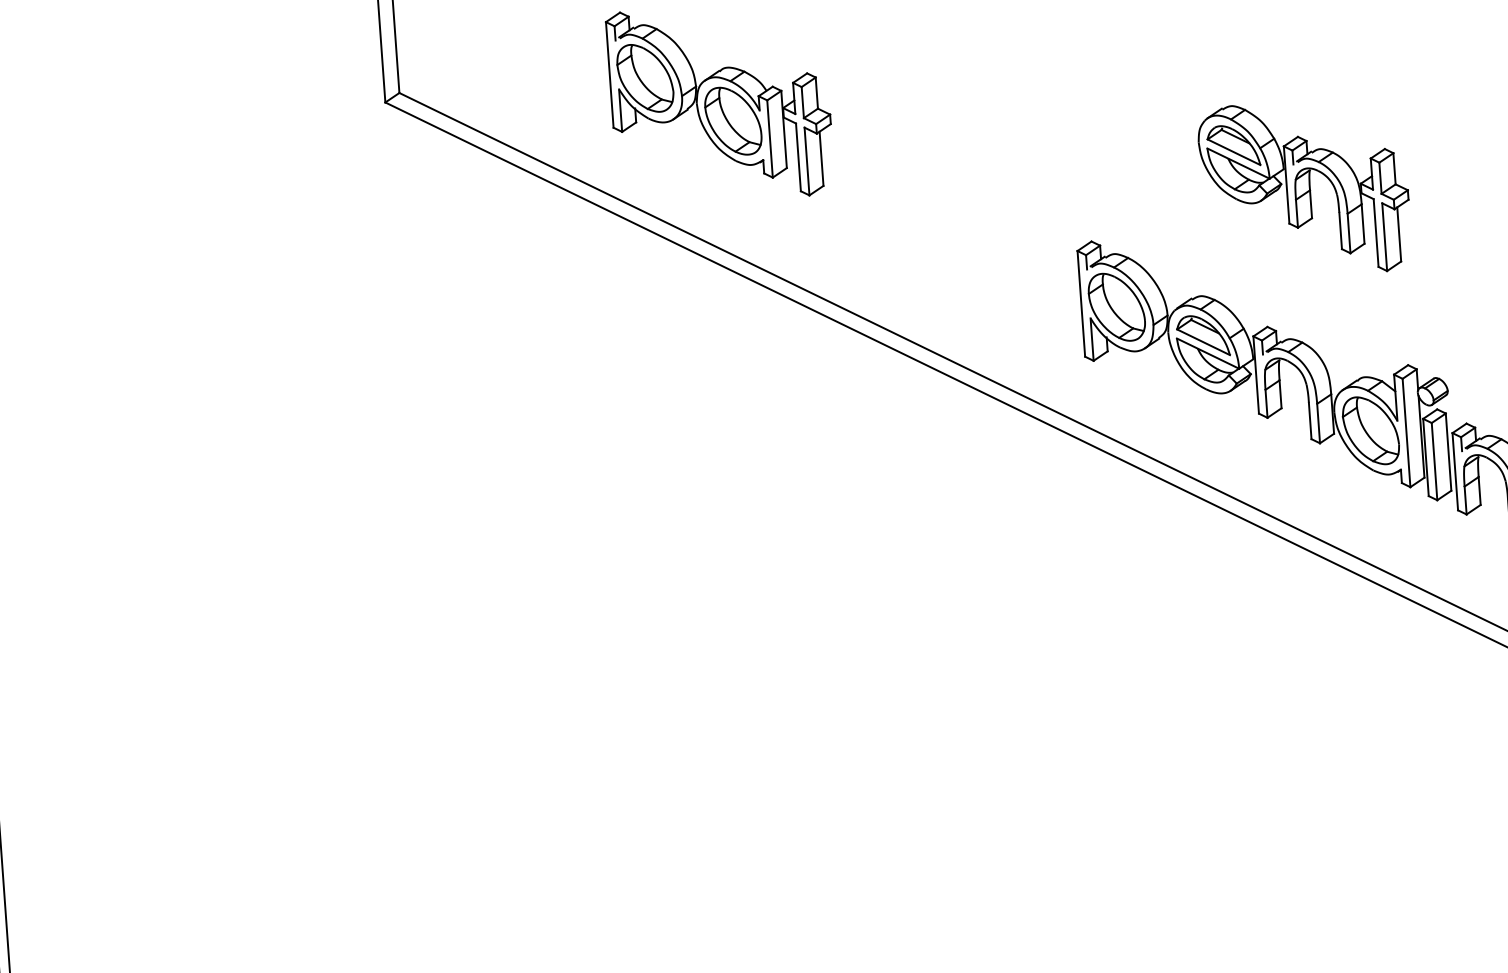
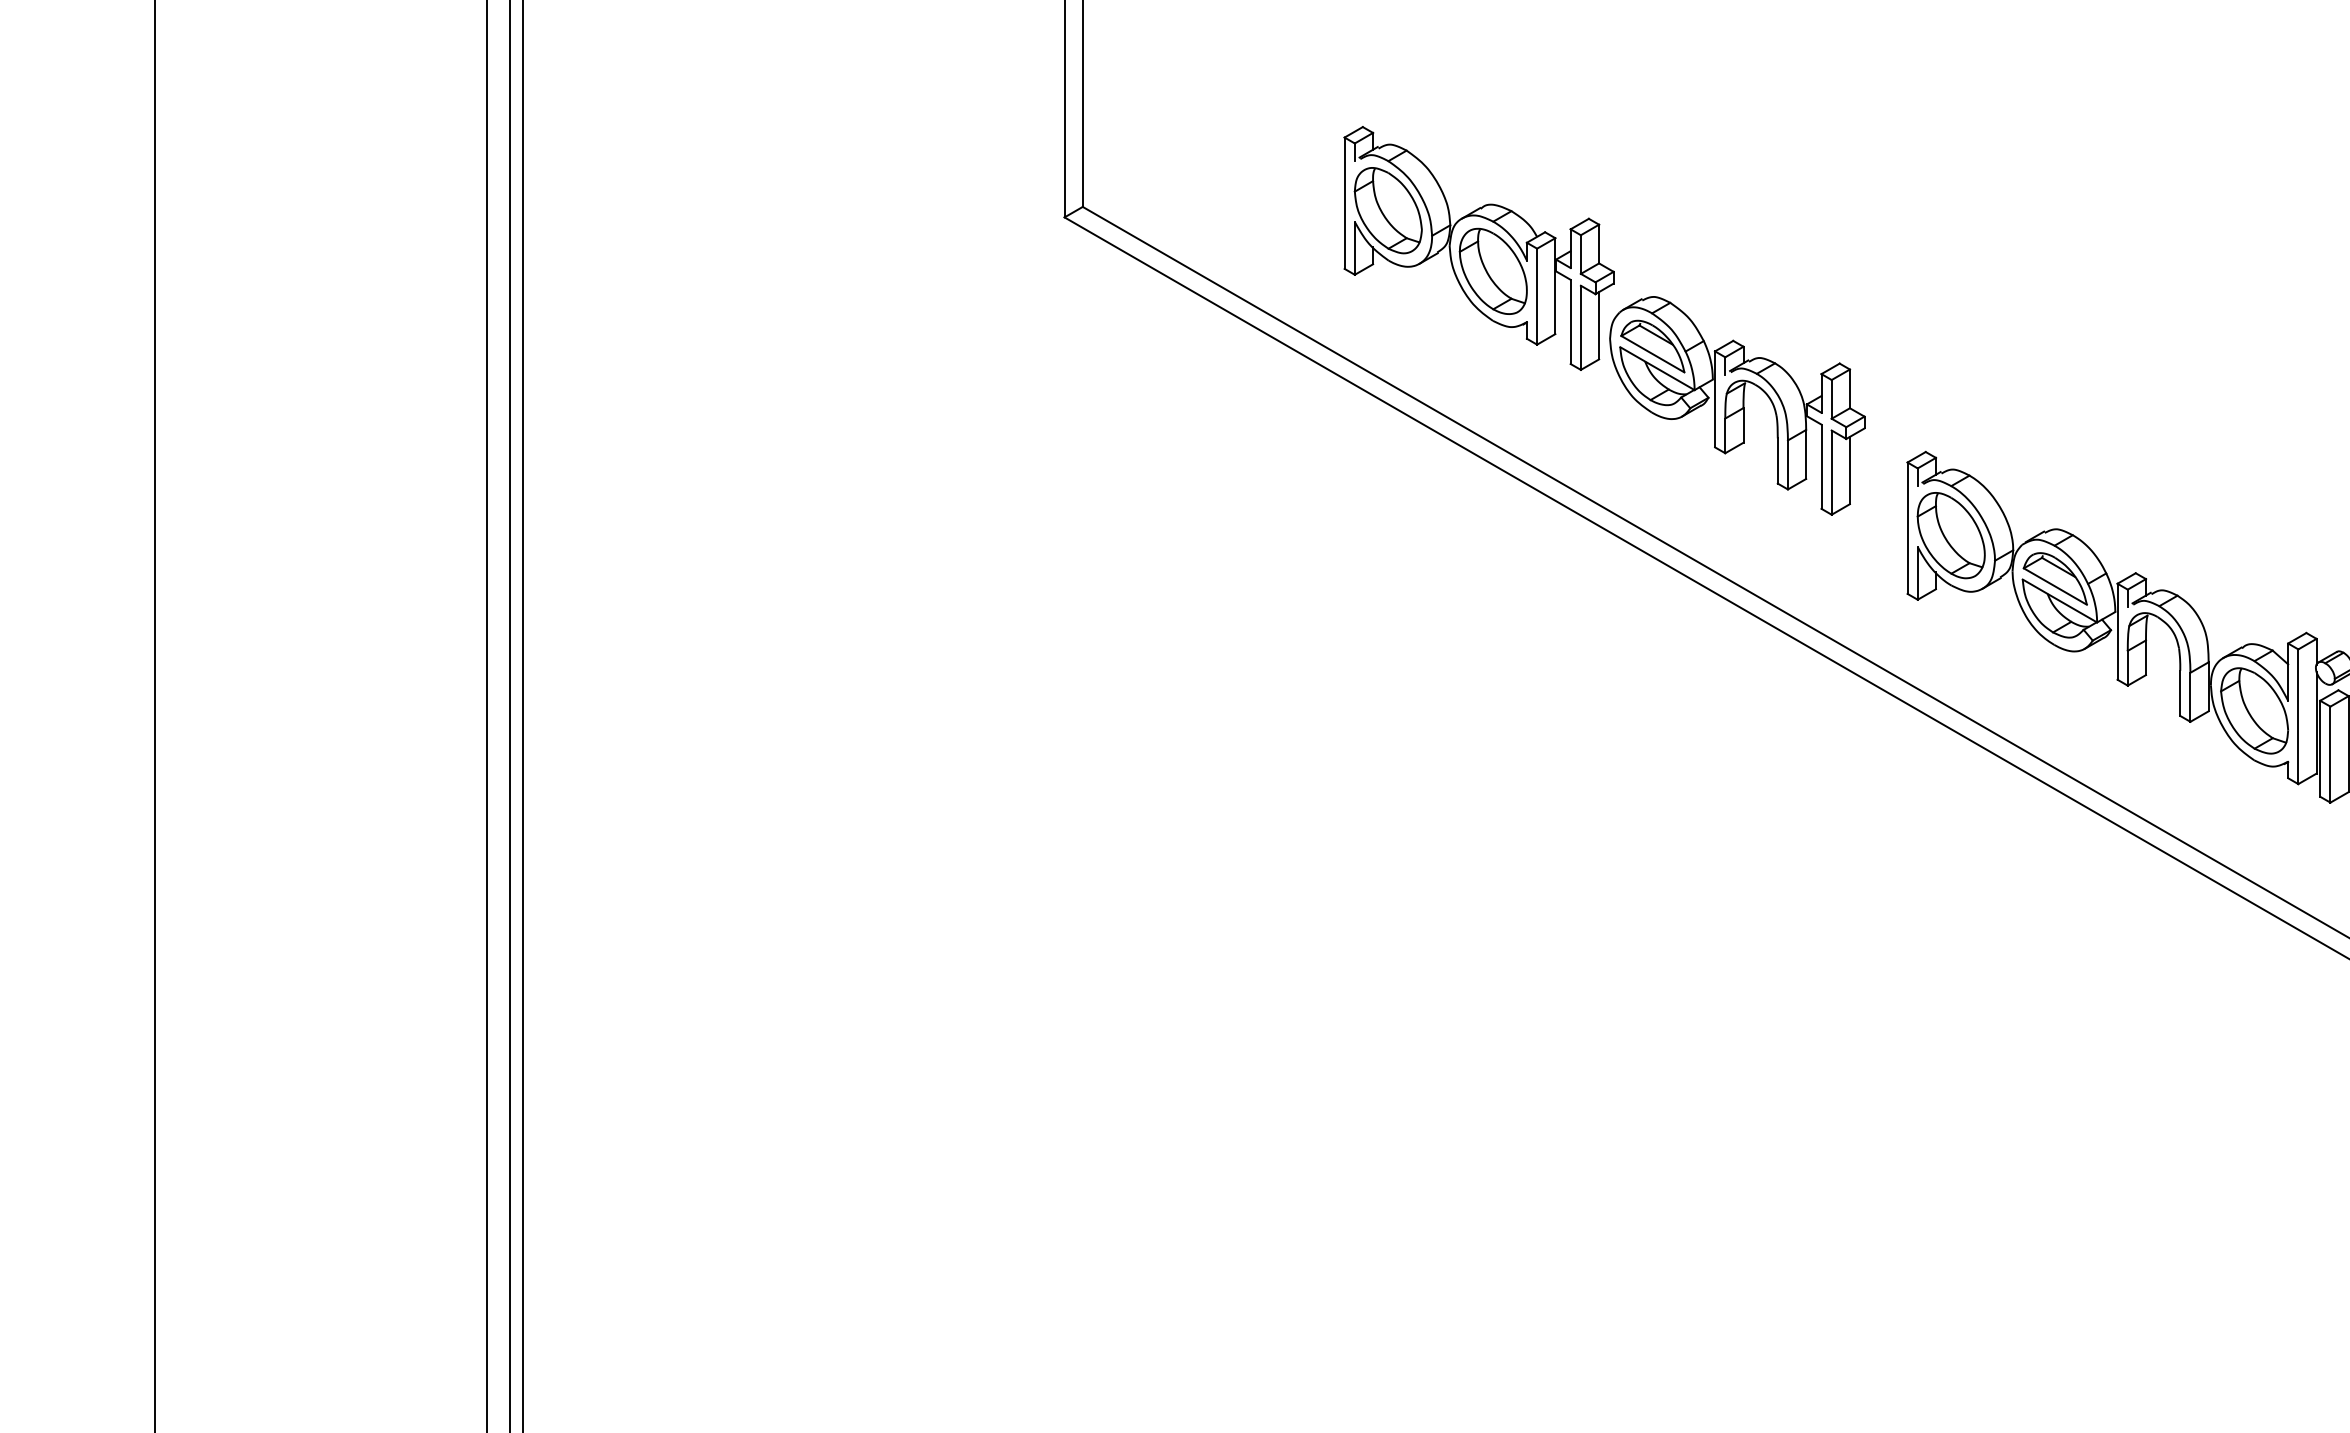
part: (1305, 188) -> (1737, 405), moved

